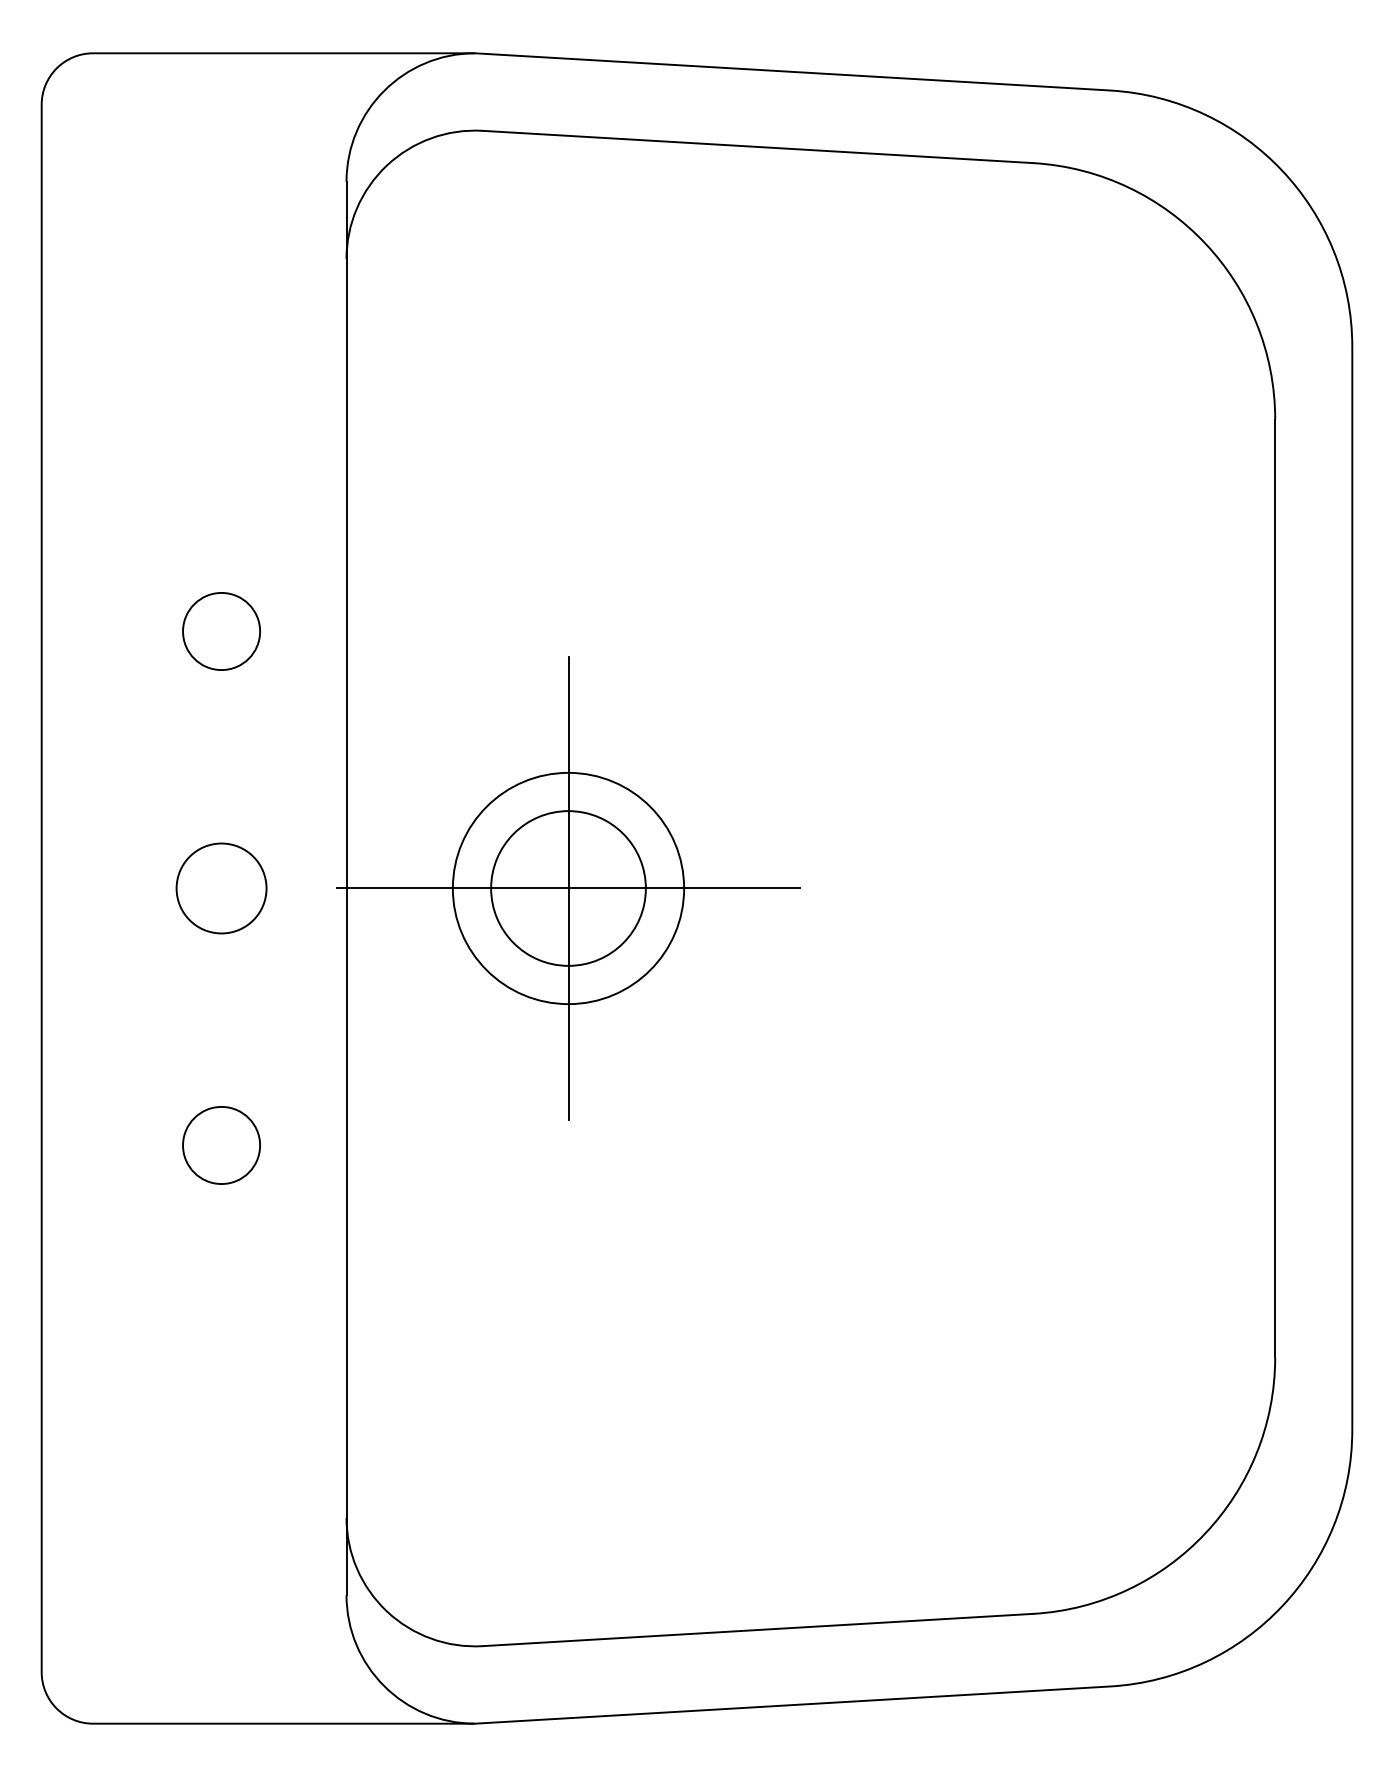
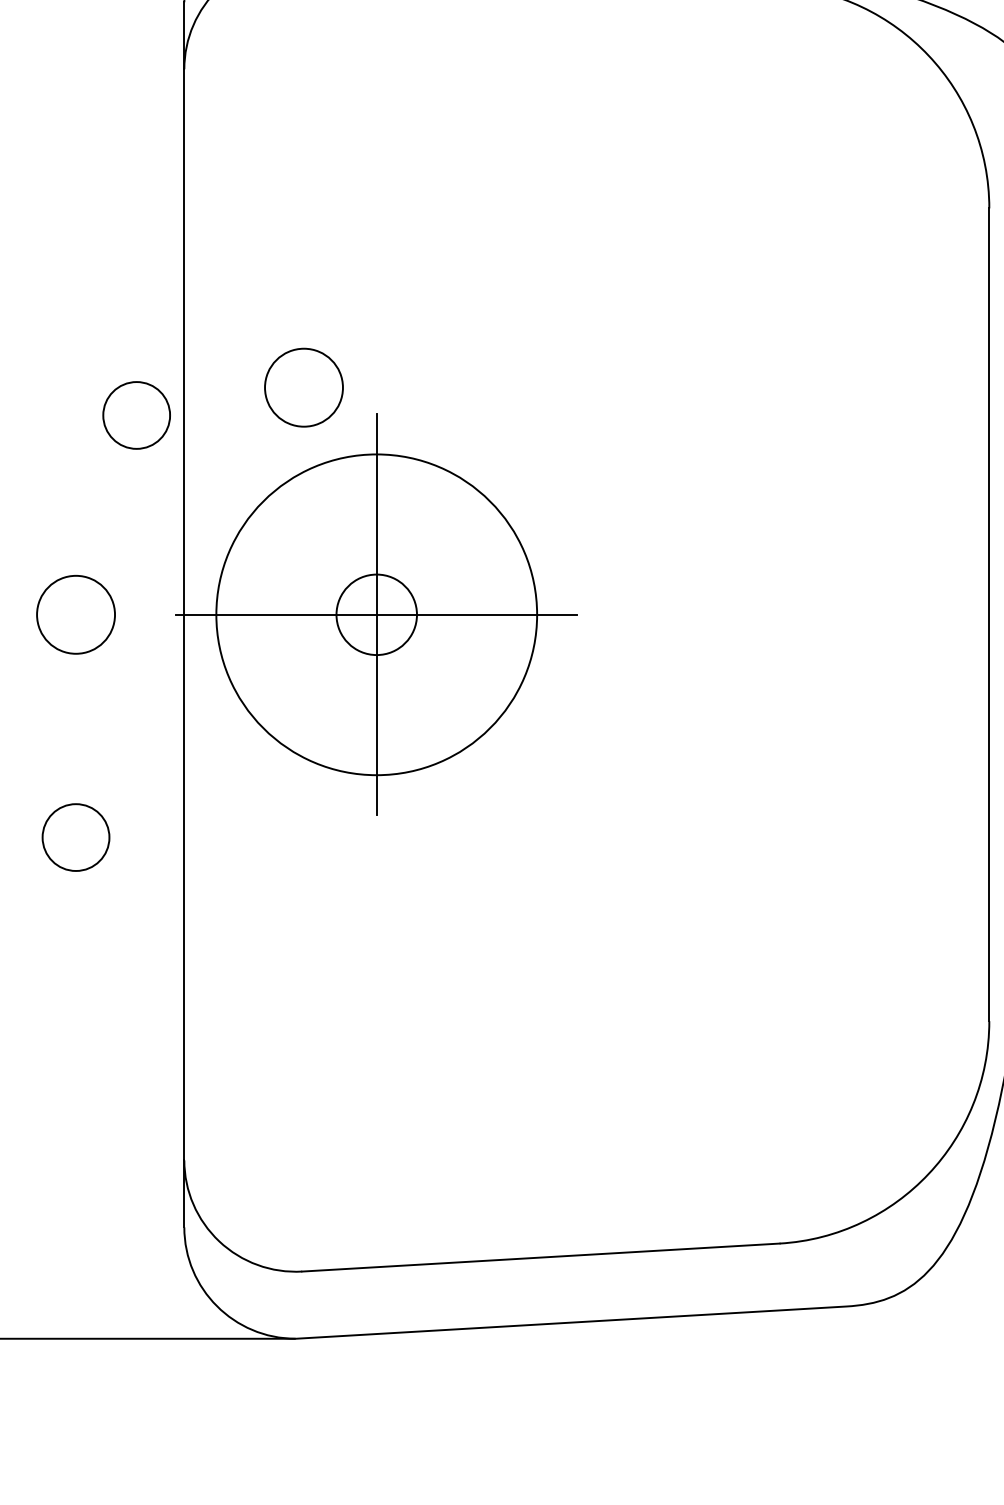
circle: (484, 626) -> (303, 387), added
circle: (221, 631) -> (136, 415), moved
circle: (568, 888) -> (376, 614), size x0.6
circle: (568, 888) -> (376, 614), size x1.6

